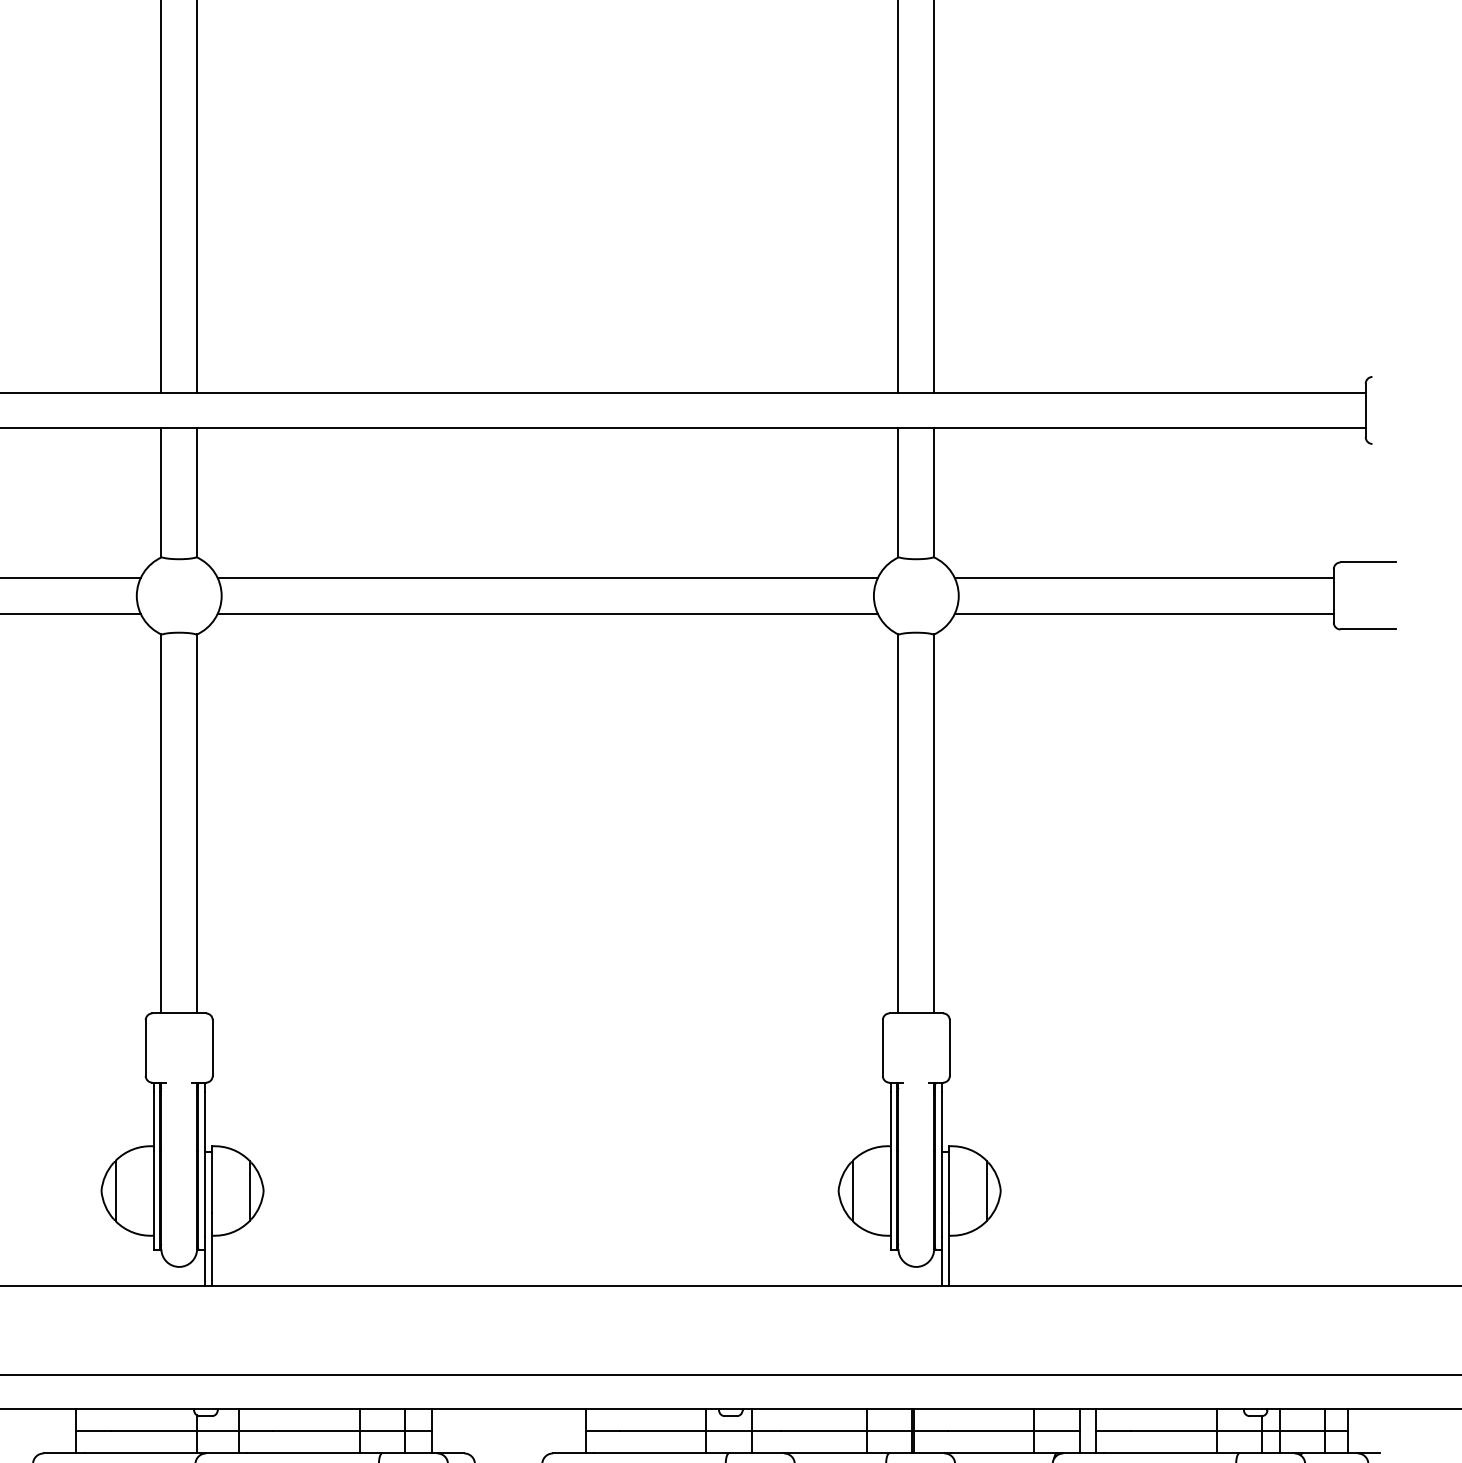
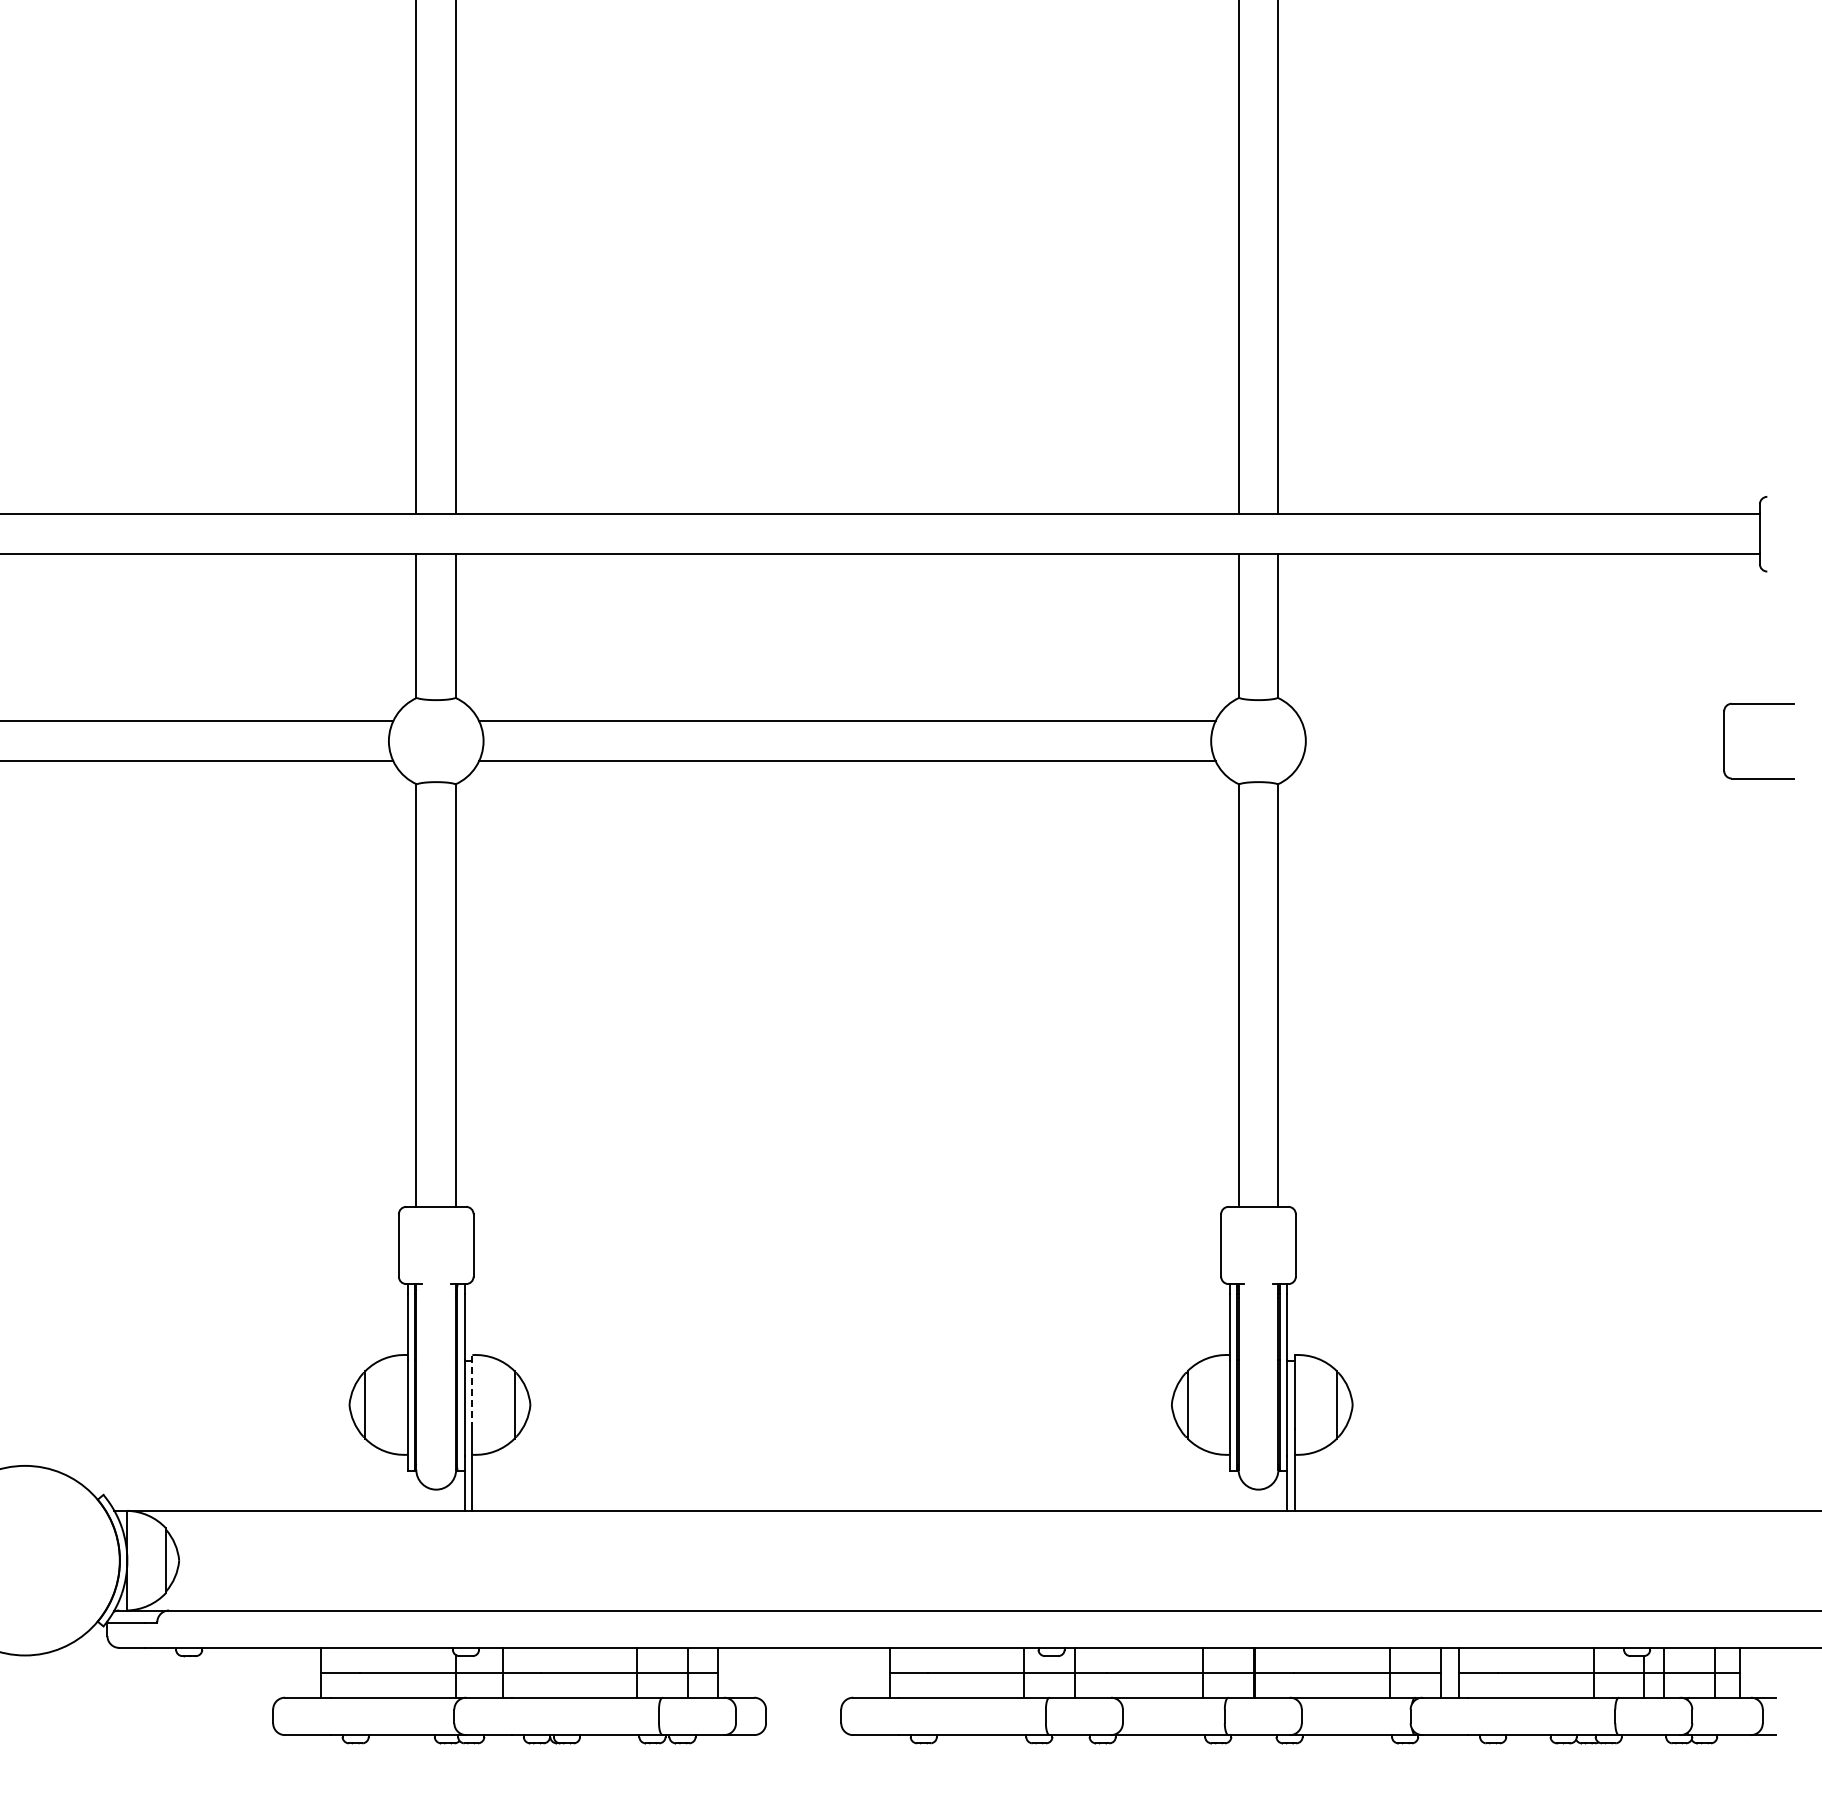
line: (1144, 578) -> (1512, 721), removed
line: (1144, 614) -> (1512, 761), removed
line: (211, 1179) -> (472, 1392), solid -> dashed

